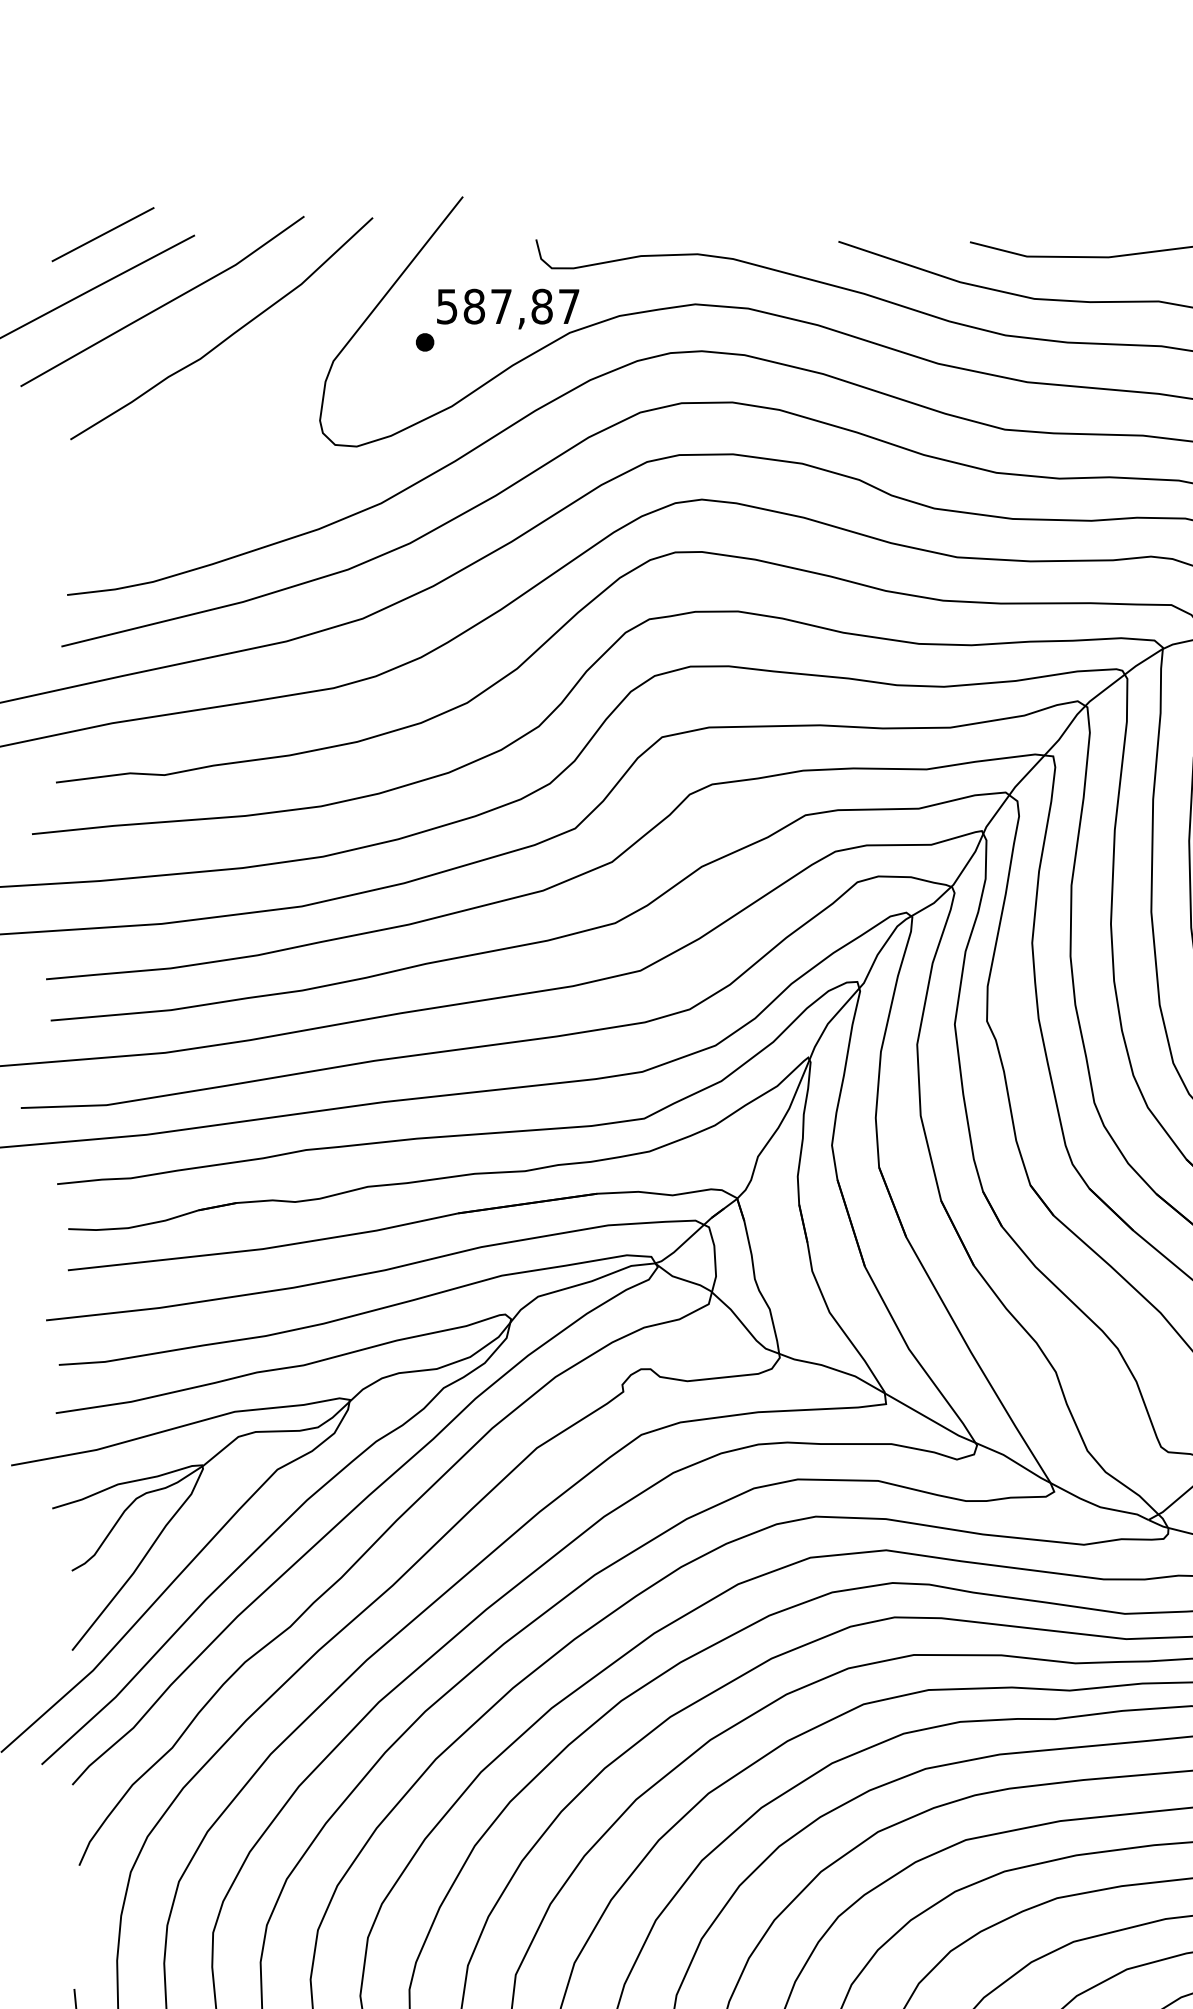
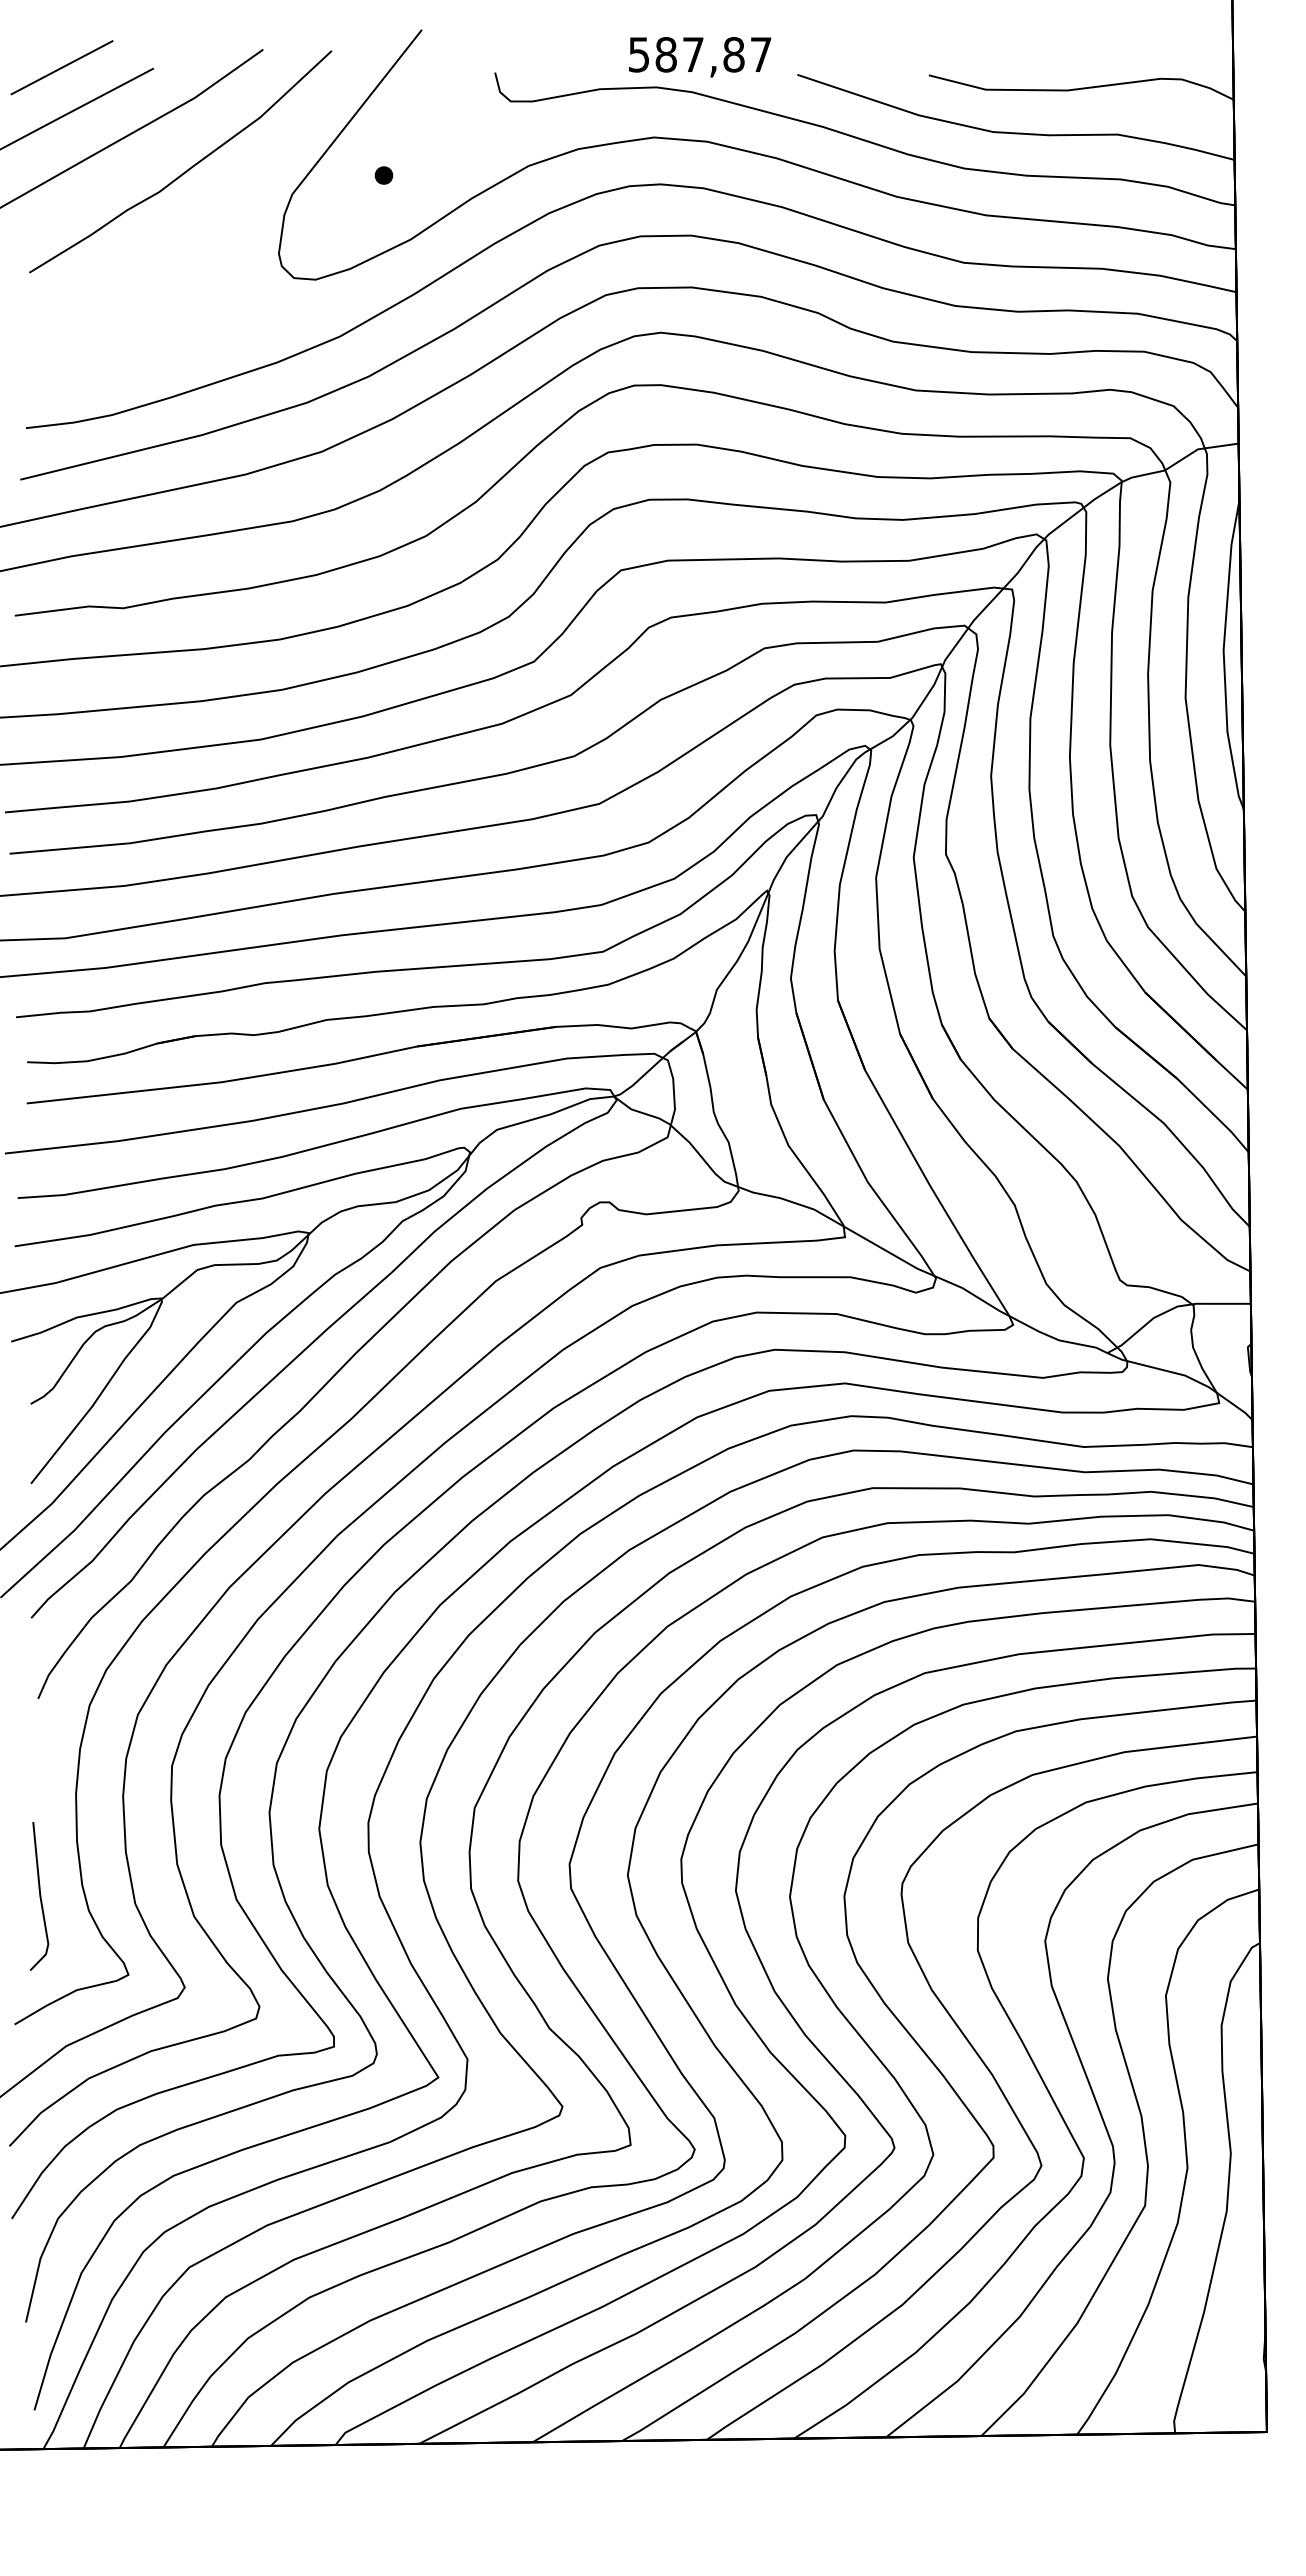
text: (508, 309) -> (700, 57), moved

